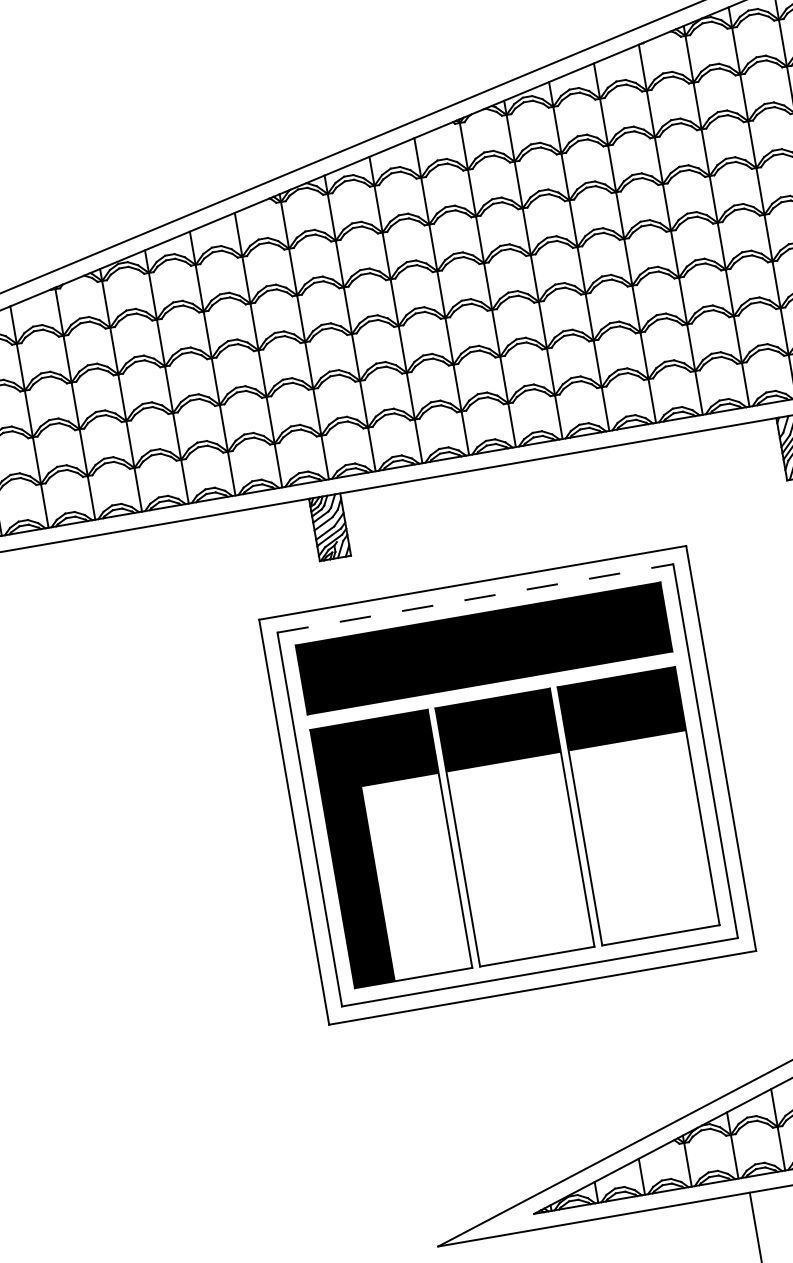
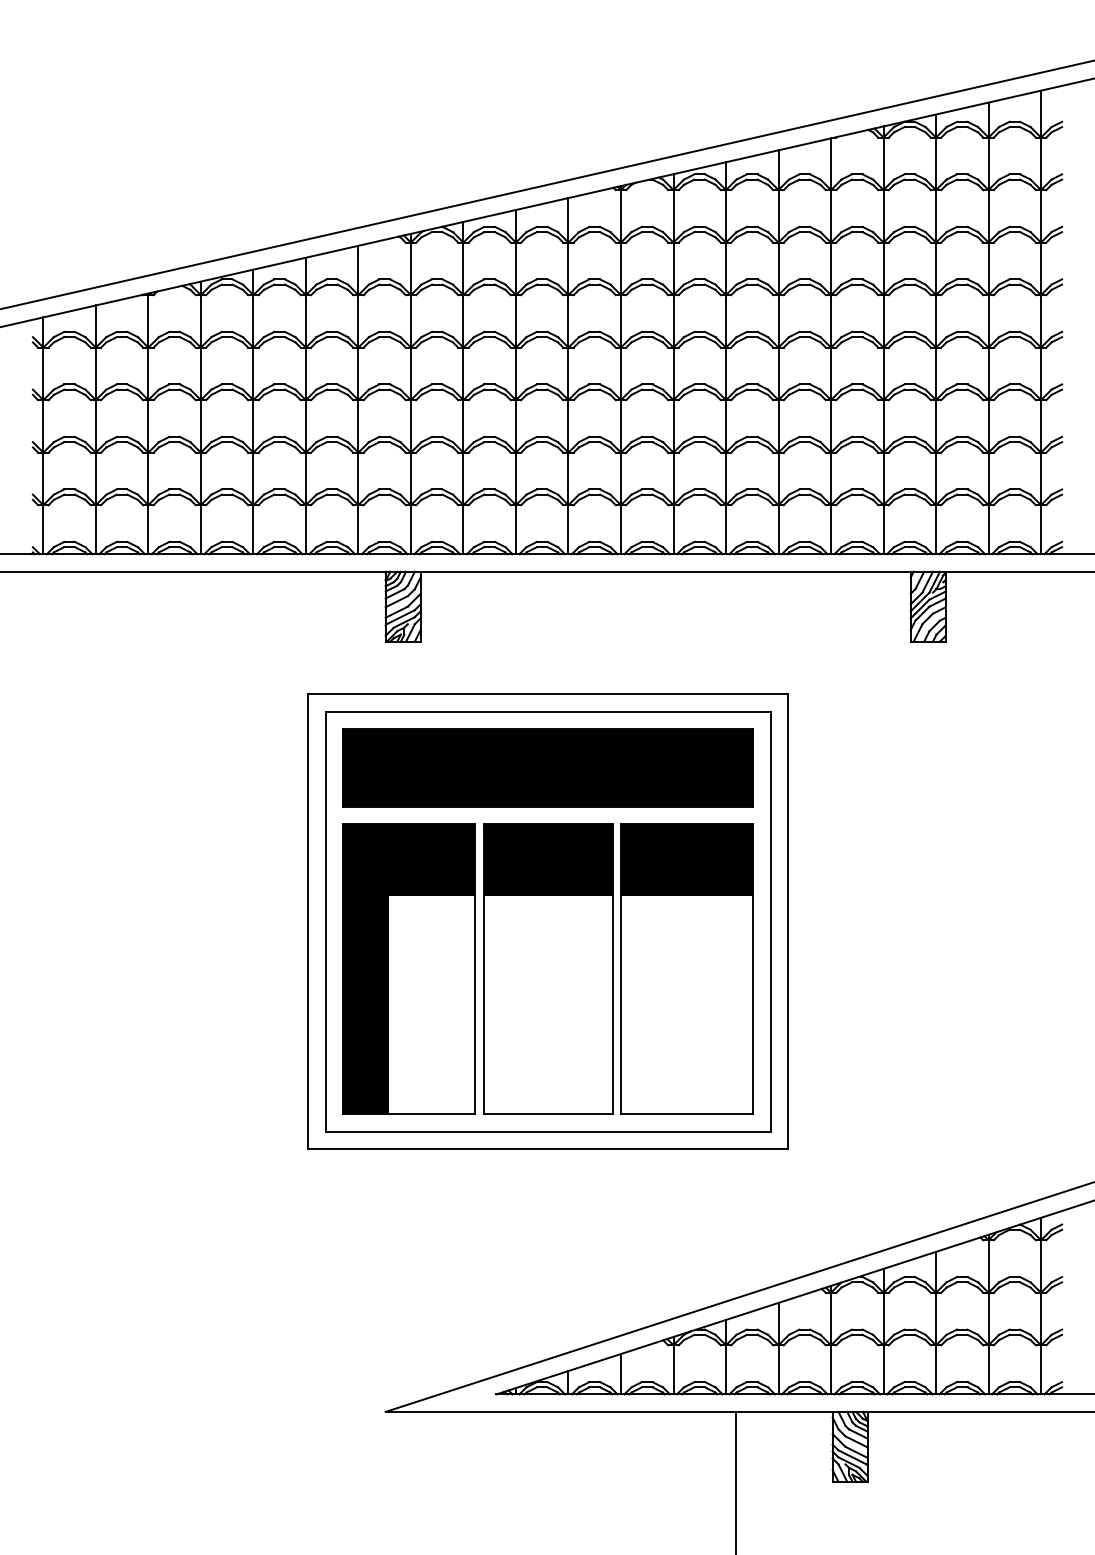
line: (475, 598) -> (548, 711), dashed -> solid

